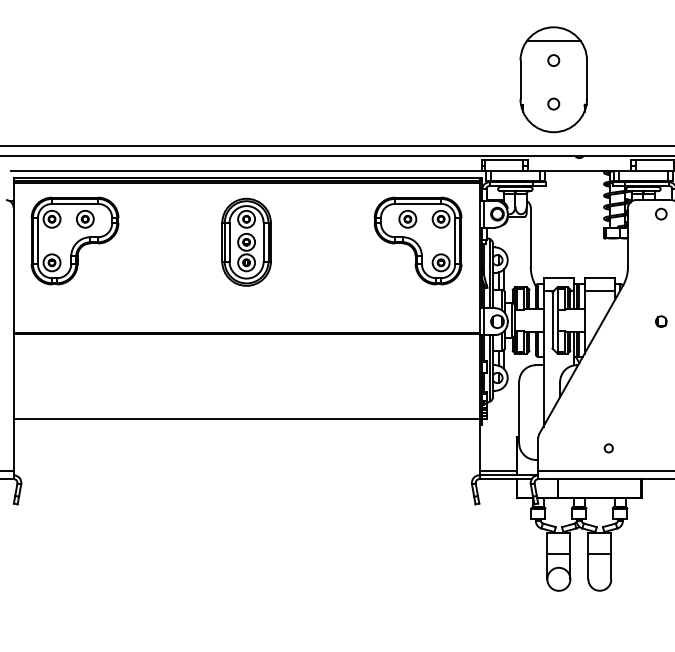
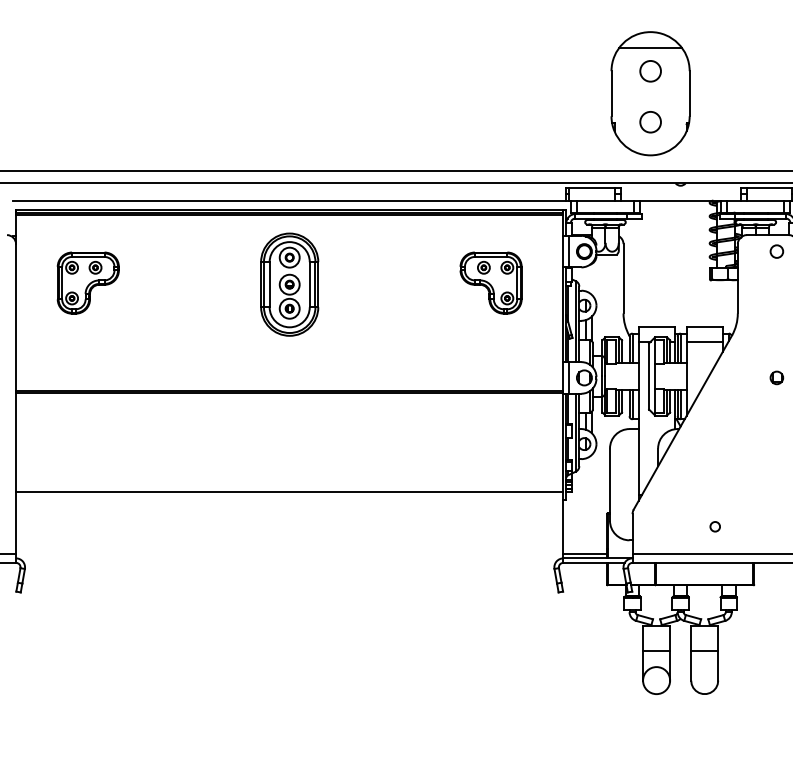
circle: (553, 60) -> (650, 70), size x1.6
circle: (553, 104) -> (650, 122), size x1.6
part: (75, 240) -> (88, 282), size x0.6
part: (417, 240) -> (490, 282), size x0.6

